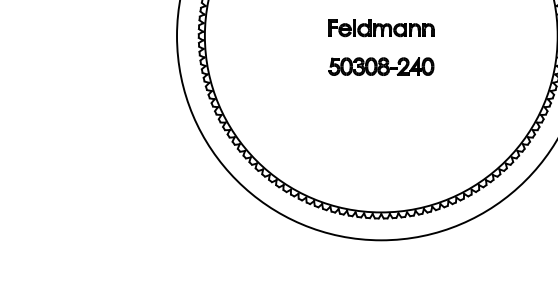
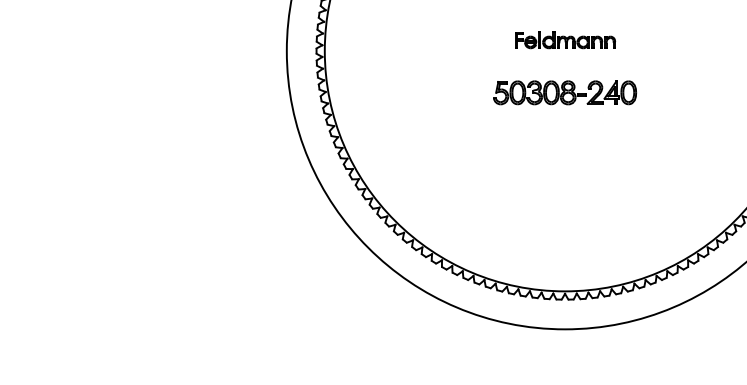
part: (381, 28) -> (565, 40), size x0.7

